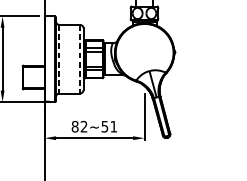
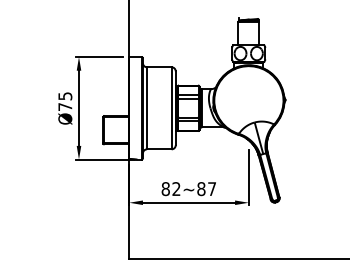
line: (59, 59) -> (147, 108), dashed -> solid
line: (79, 59) -> (171, 108), dashed -> solid
text: (109, 127) -> (206, 189), 82~51 -> 82~87

